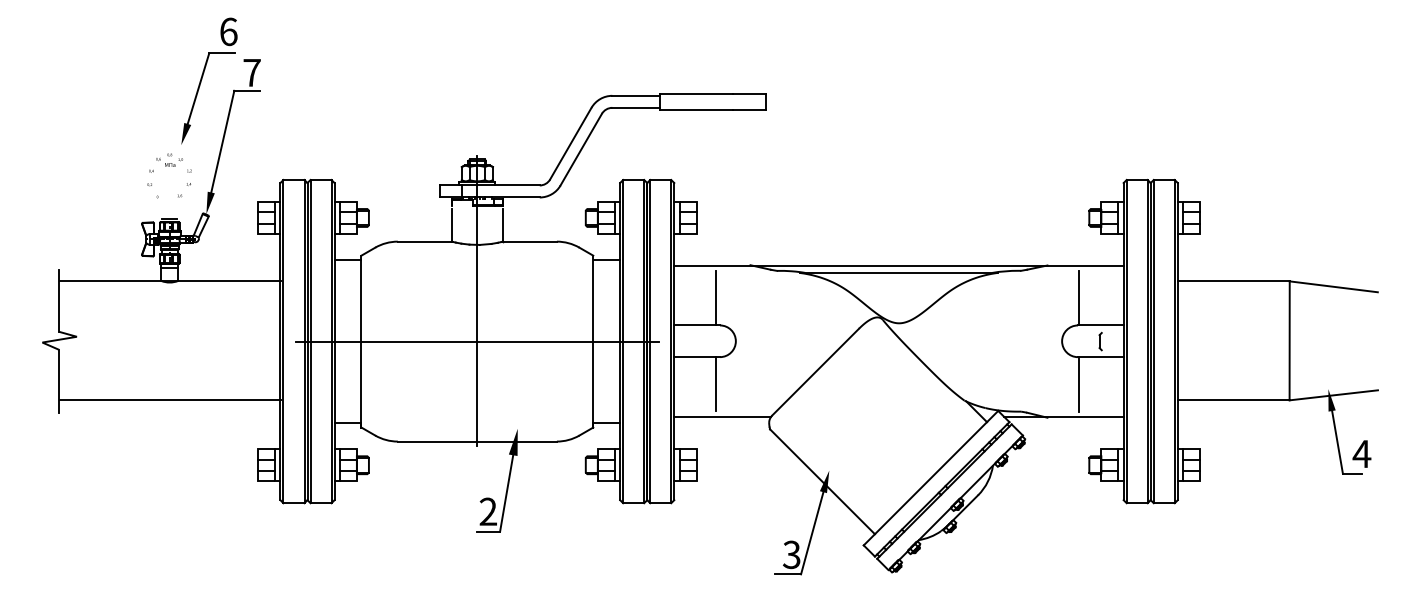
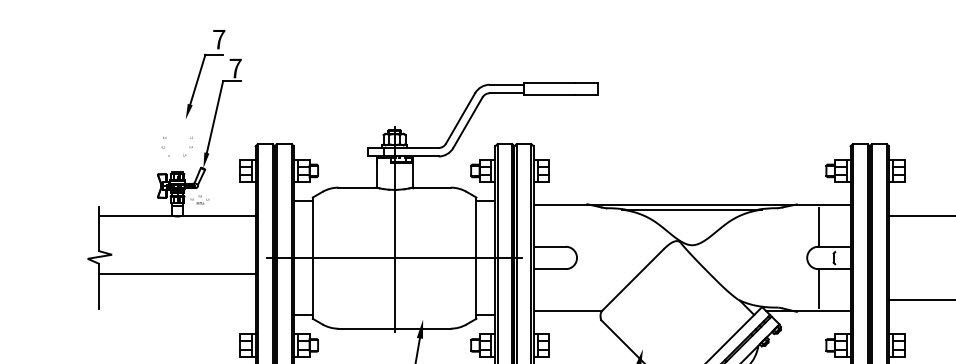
text: (228, 31) -> (219, 39), 6 -> 7
text: (169, 159) -> (199, 199), moved
line: (716, 297) -> (563, 227), removed
line: (716, 383) -> (563, 287), removed
line: (170, 400) -> (178, 274), moved

